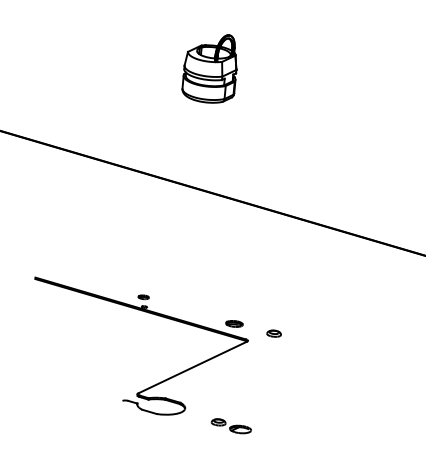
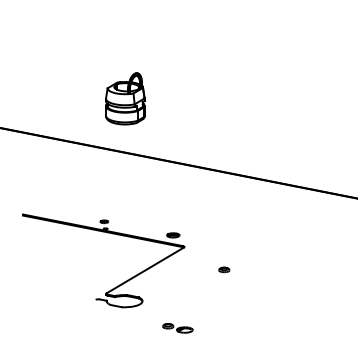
part: (210, 67) -> (125, 98), moved
part: (146, 313) -> (107, 233), moved
part: (274, 333) -> (224, 269), moved

